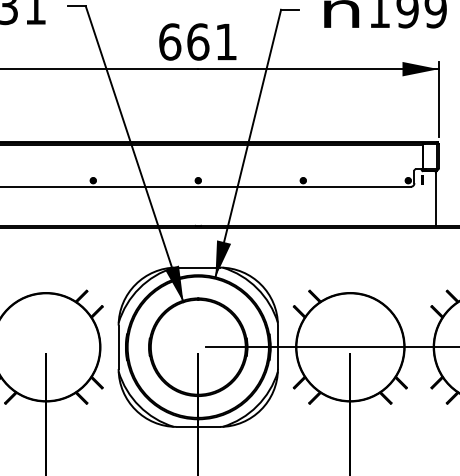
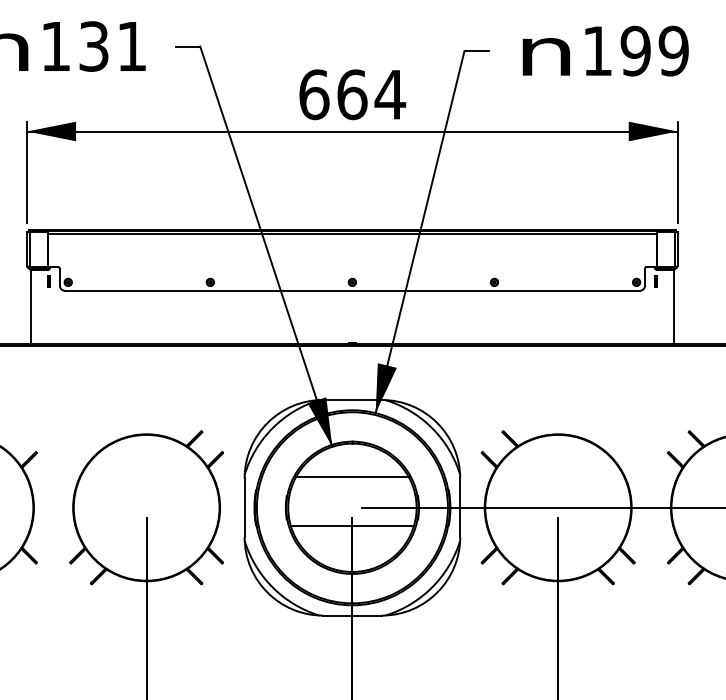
text: (226, 41) -> (390, 94), 661 -> 664
line: (197, 324) -> (351, 477), added
line: (198, 361) -> (352, 526), added

